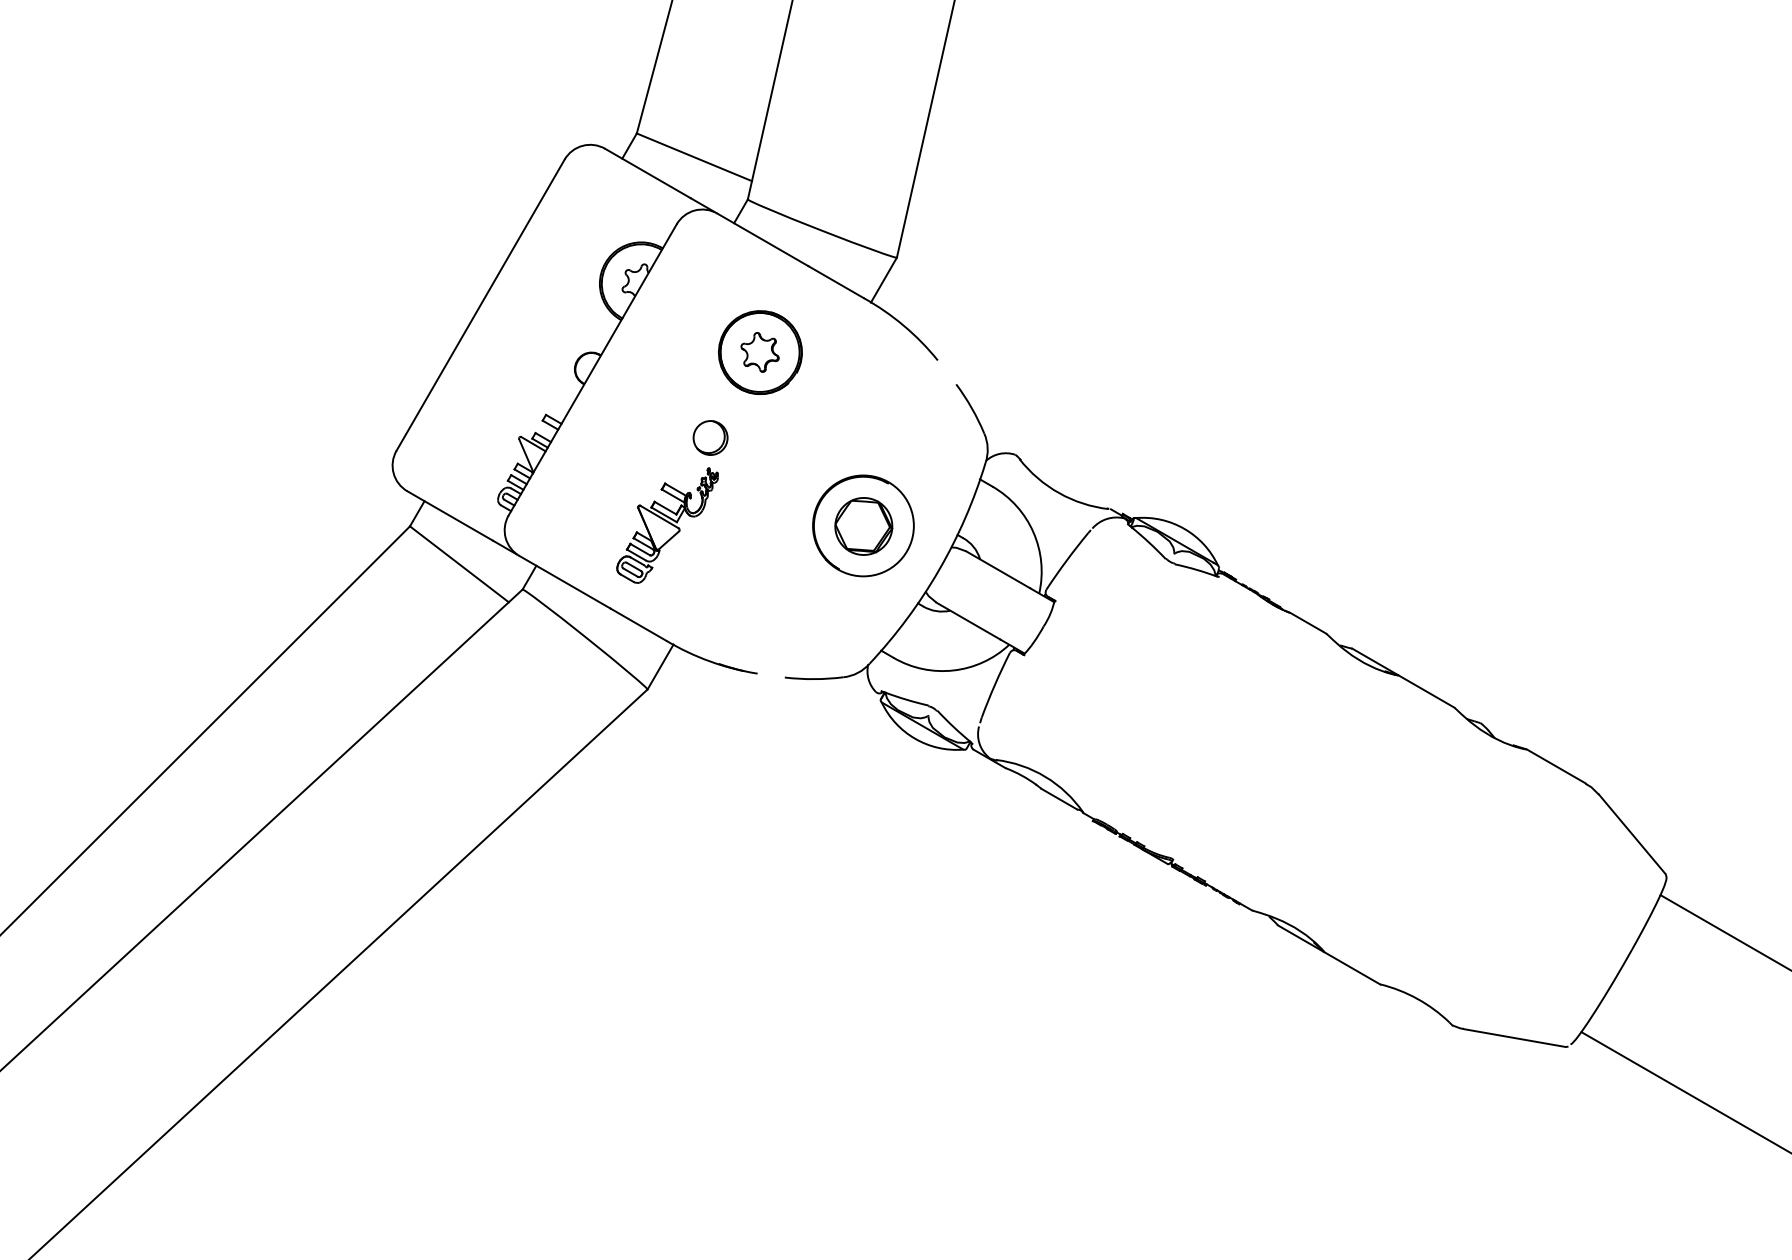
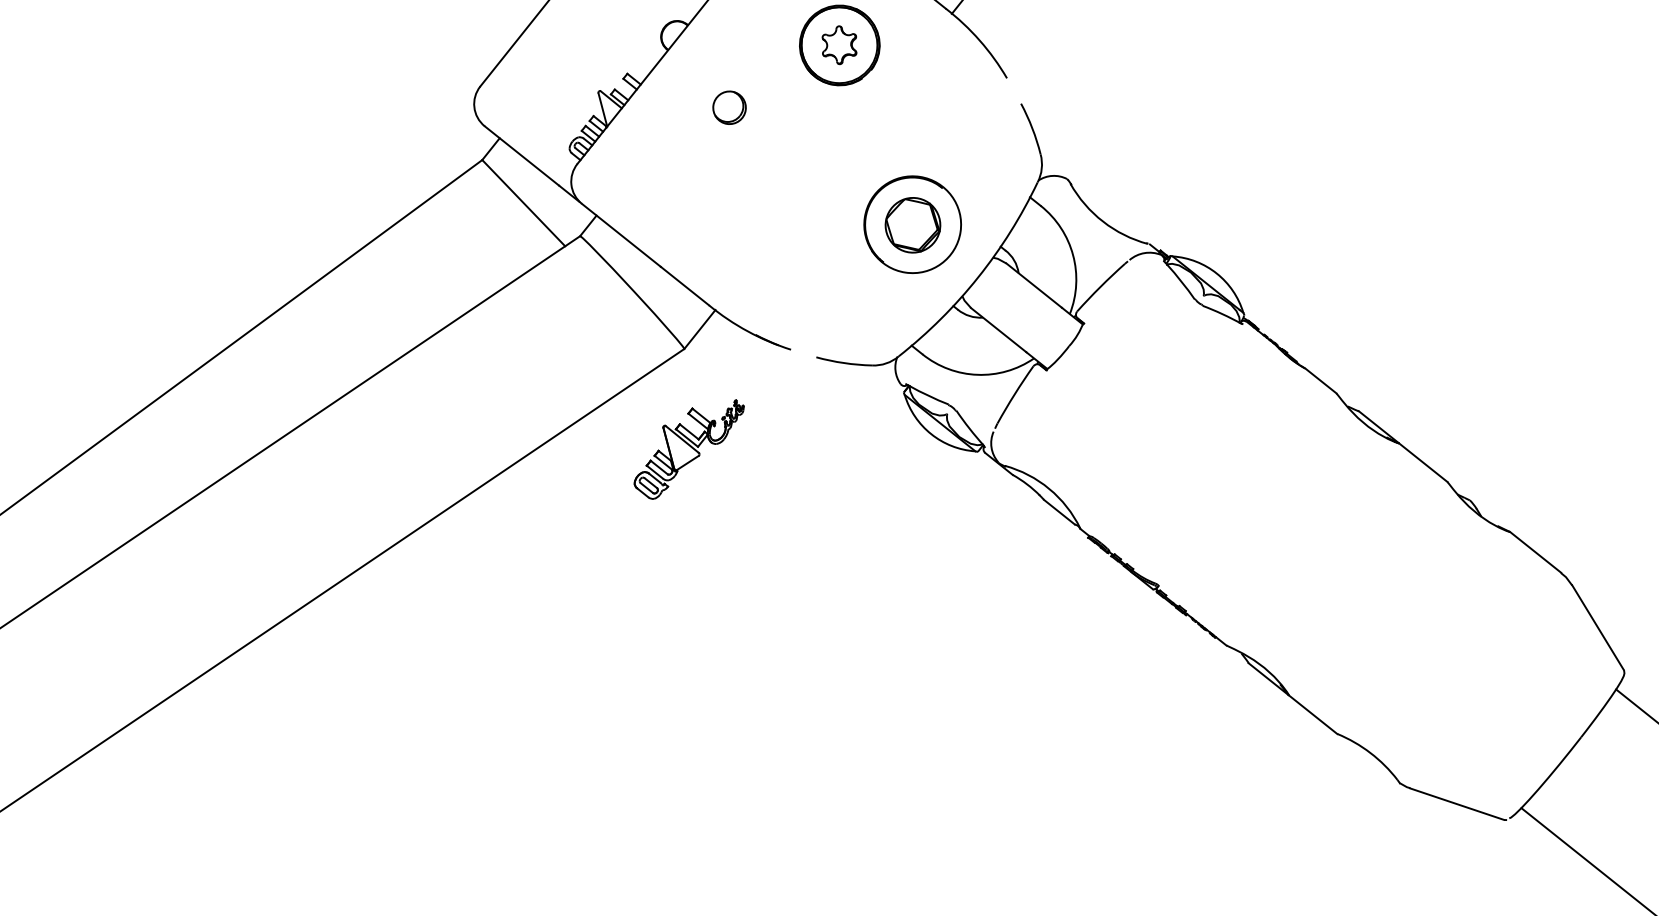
part: (710, 437) -> (729, 107), moved
part: (667, 525) -> (688, 448), moved

